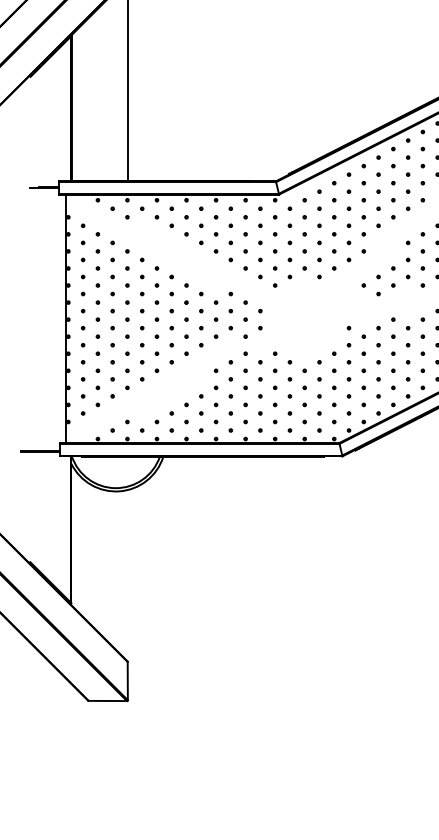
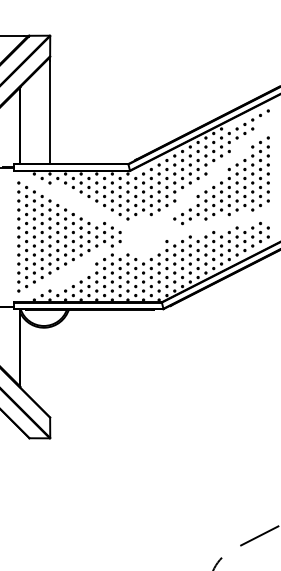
line: (65, 318) -> (17, 236), removed

